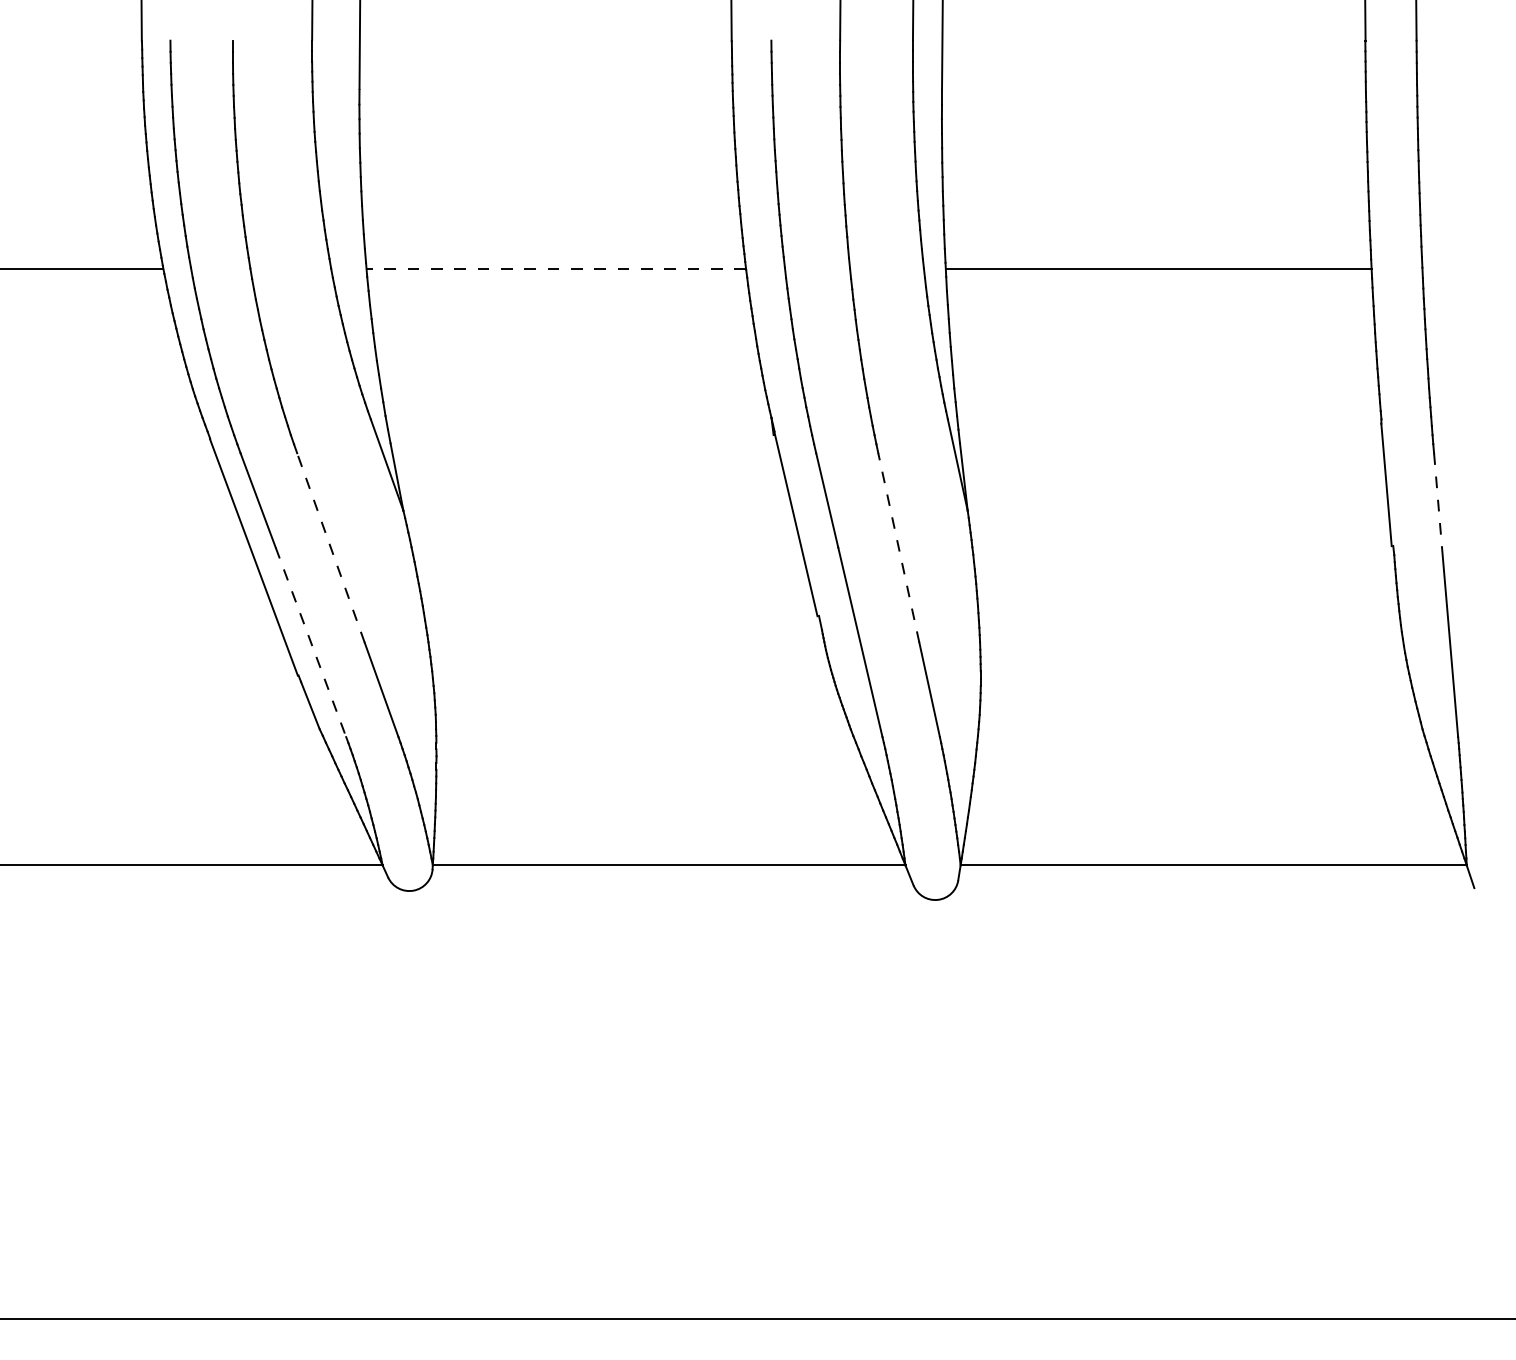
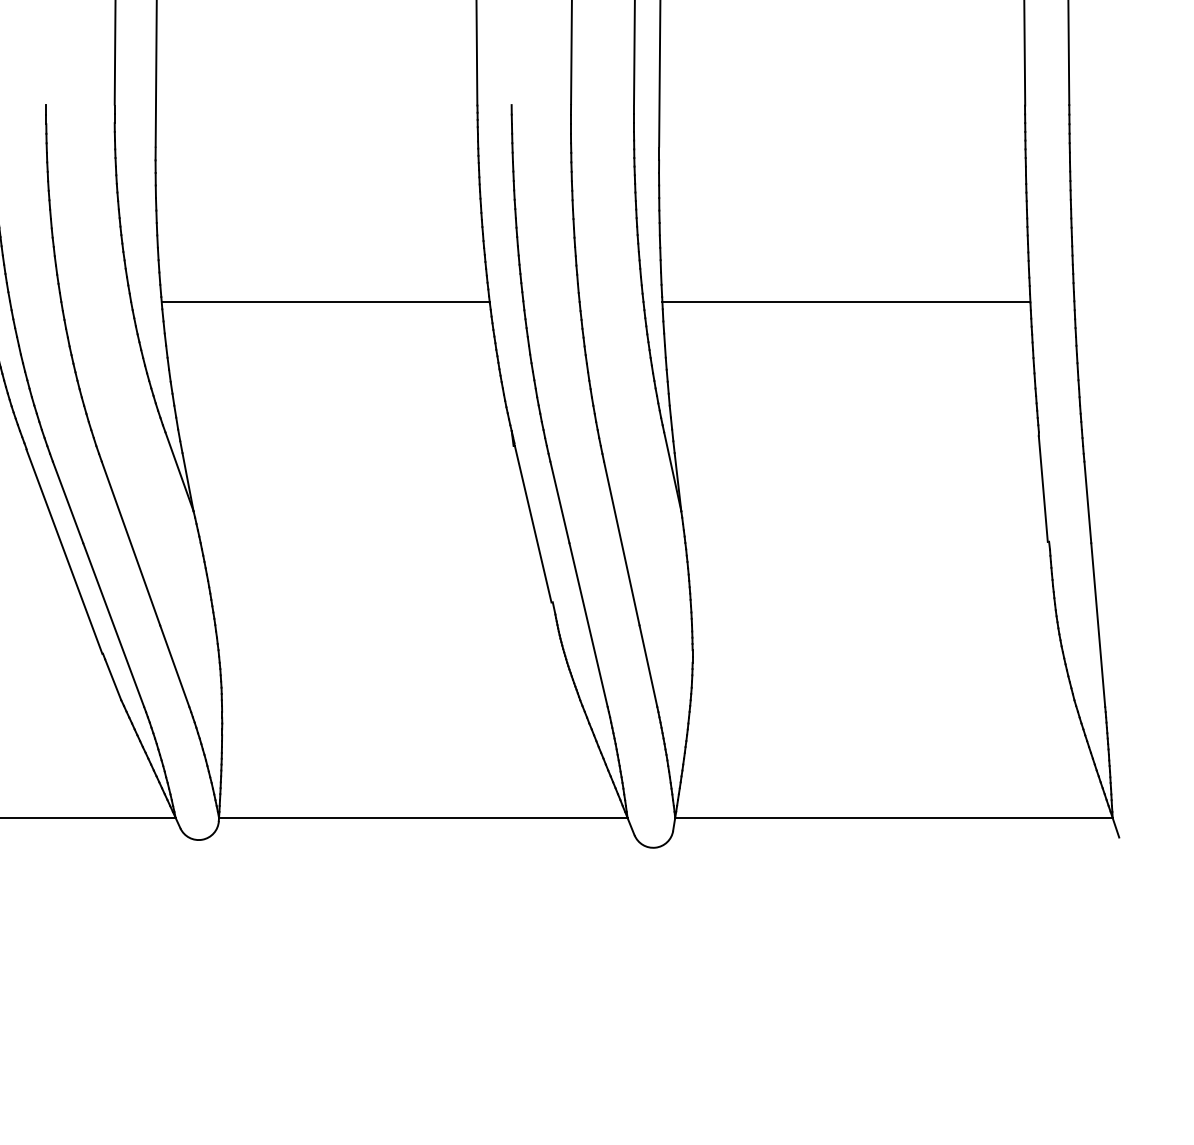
line: (556, 268) -> (325, 301), dashed -> solid
line: (1438, 500) -> (1088, 502), dashed -> solid
line: (330, 548) -> (130, 543), dashed -> solid
line: (898, 548) -> (621, 543), dashed -> solid
line: (311, 642) -> (114, 625), dashed -> solid

